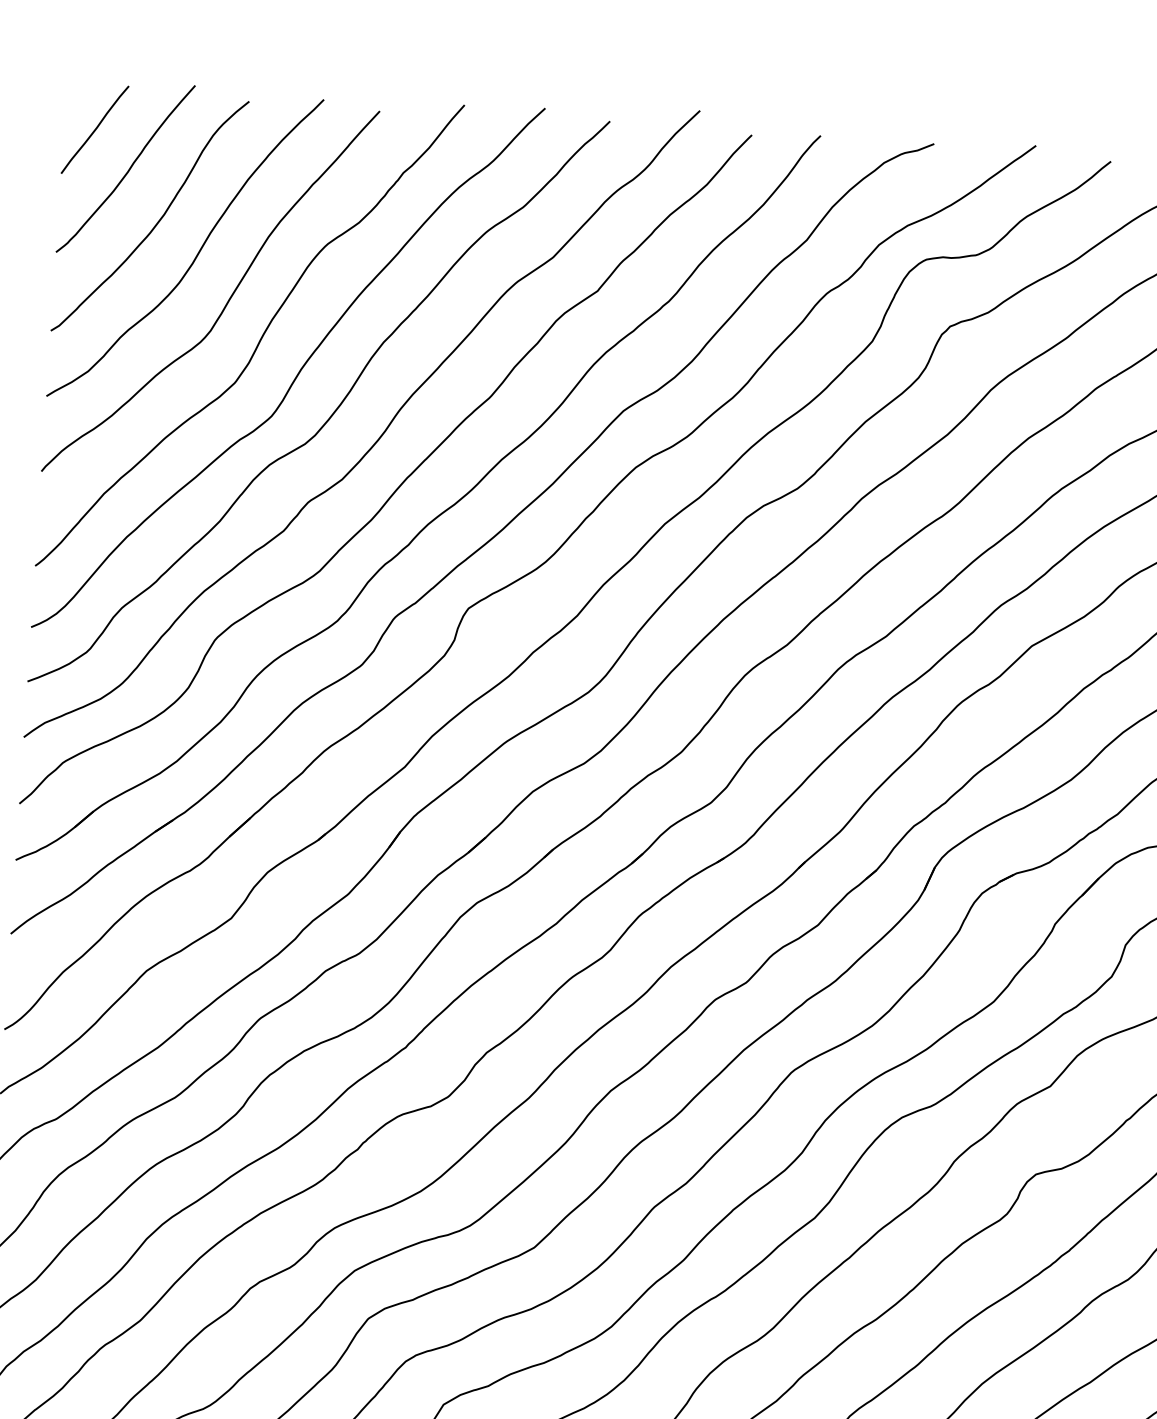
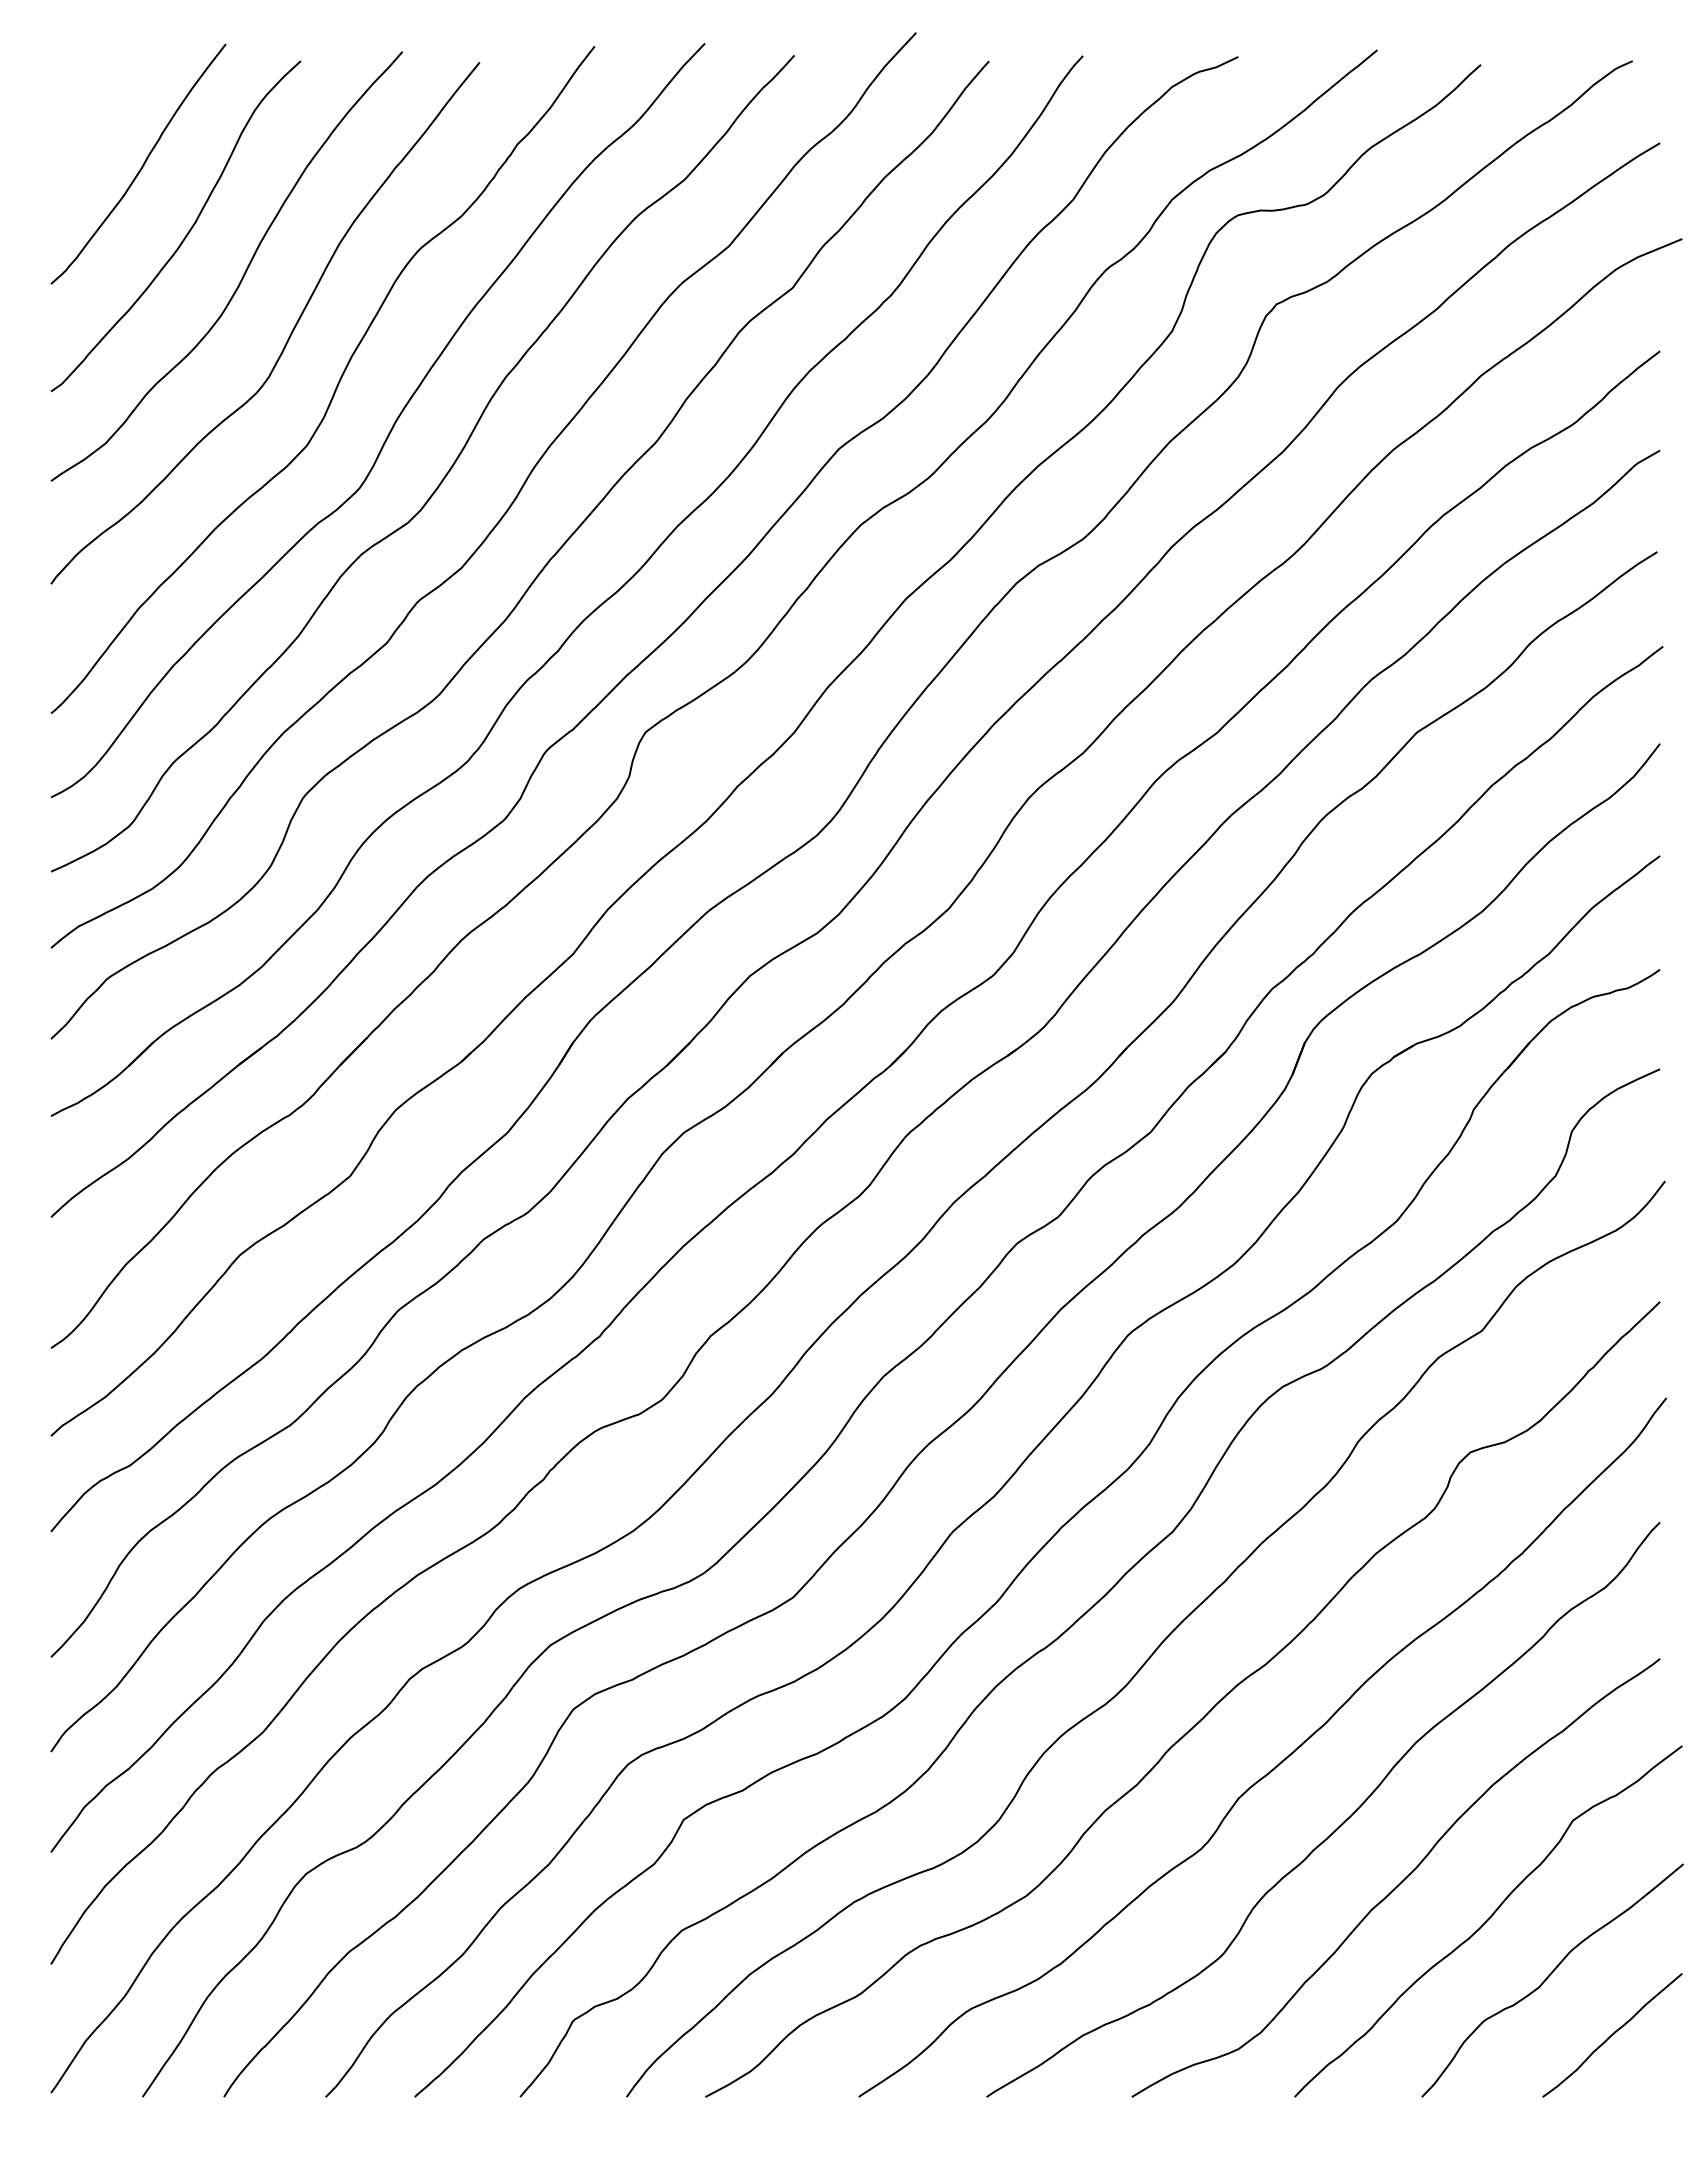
curve: (94, 129) -> (92, 113), removed

